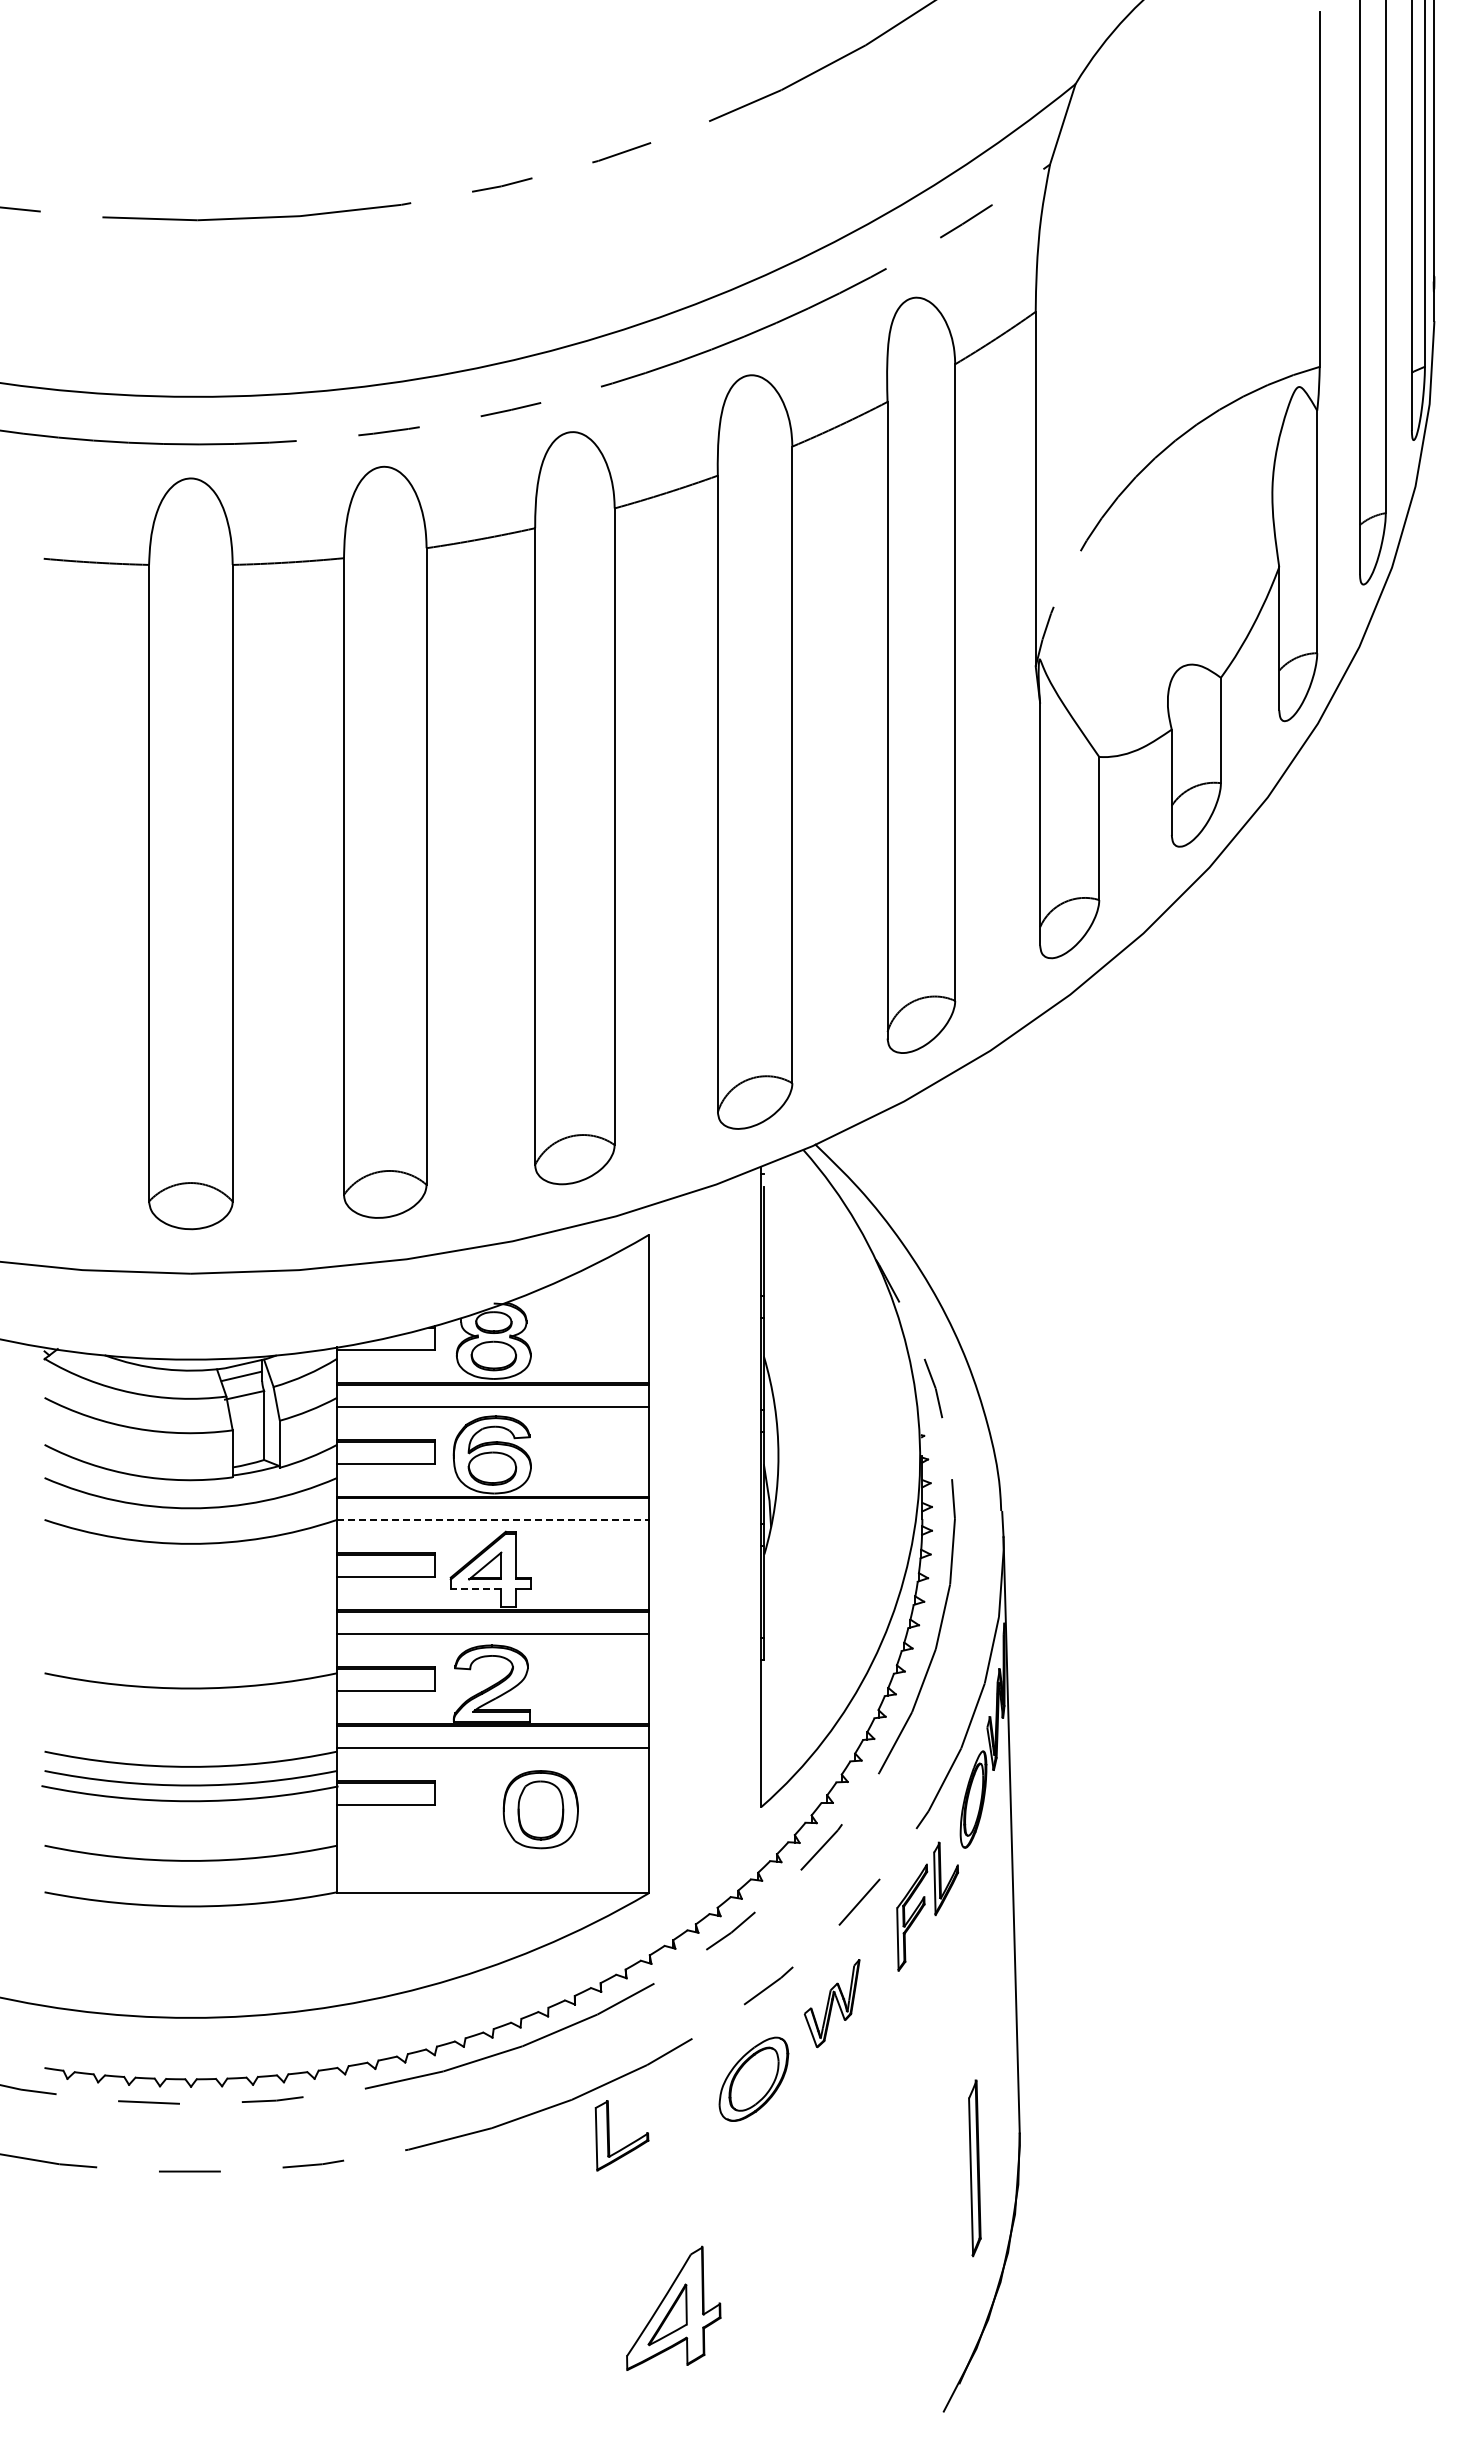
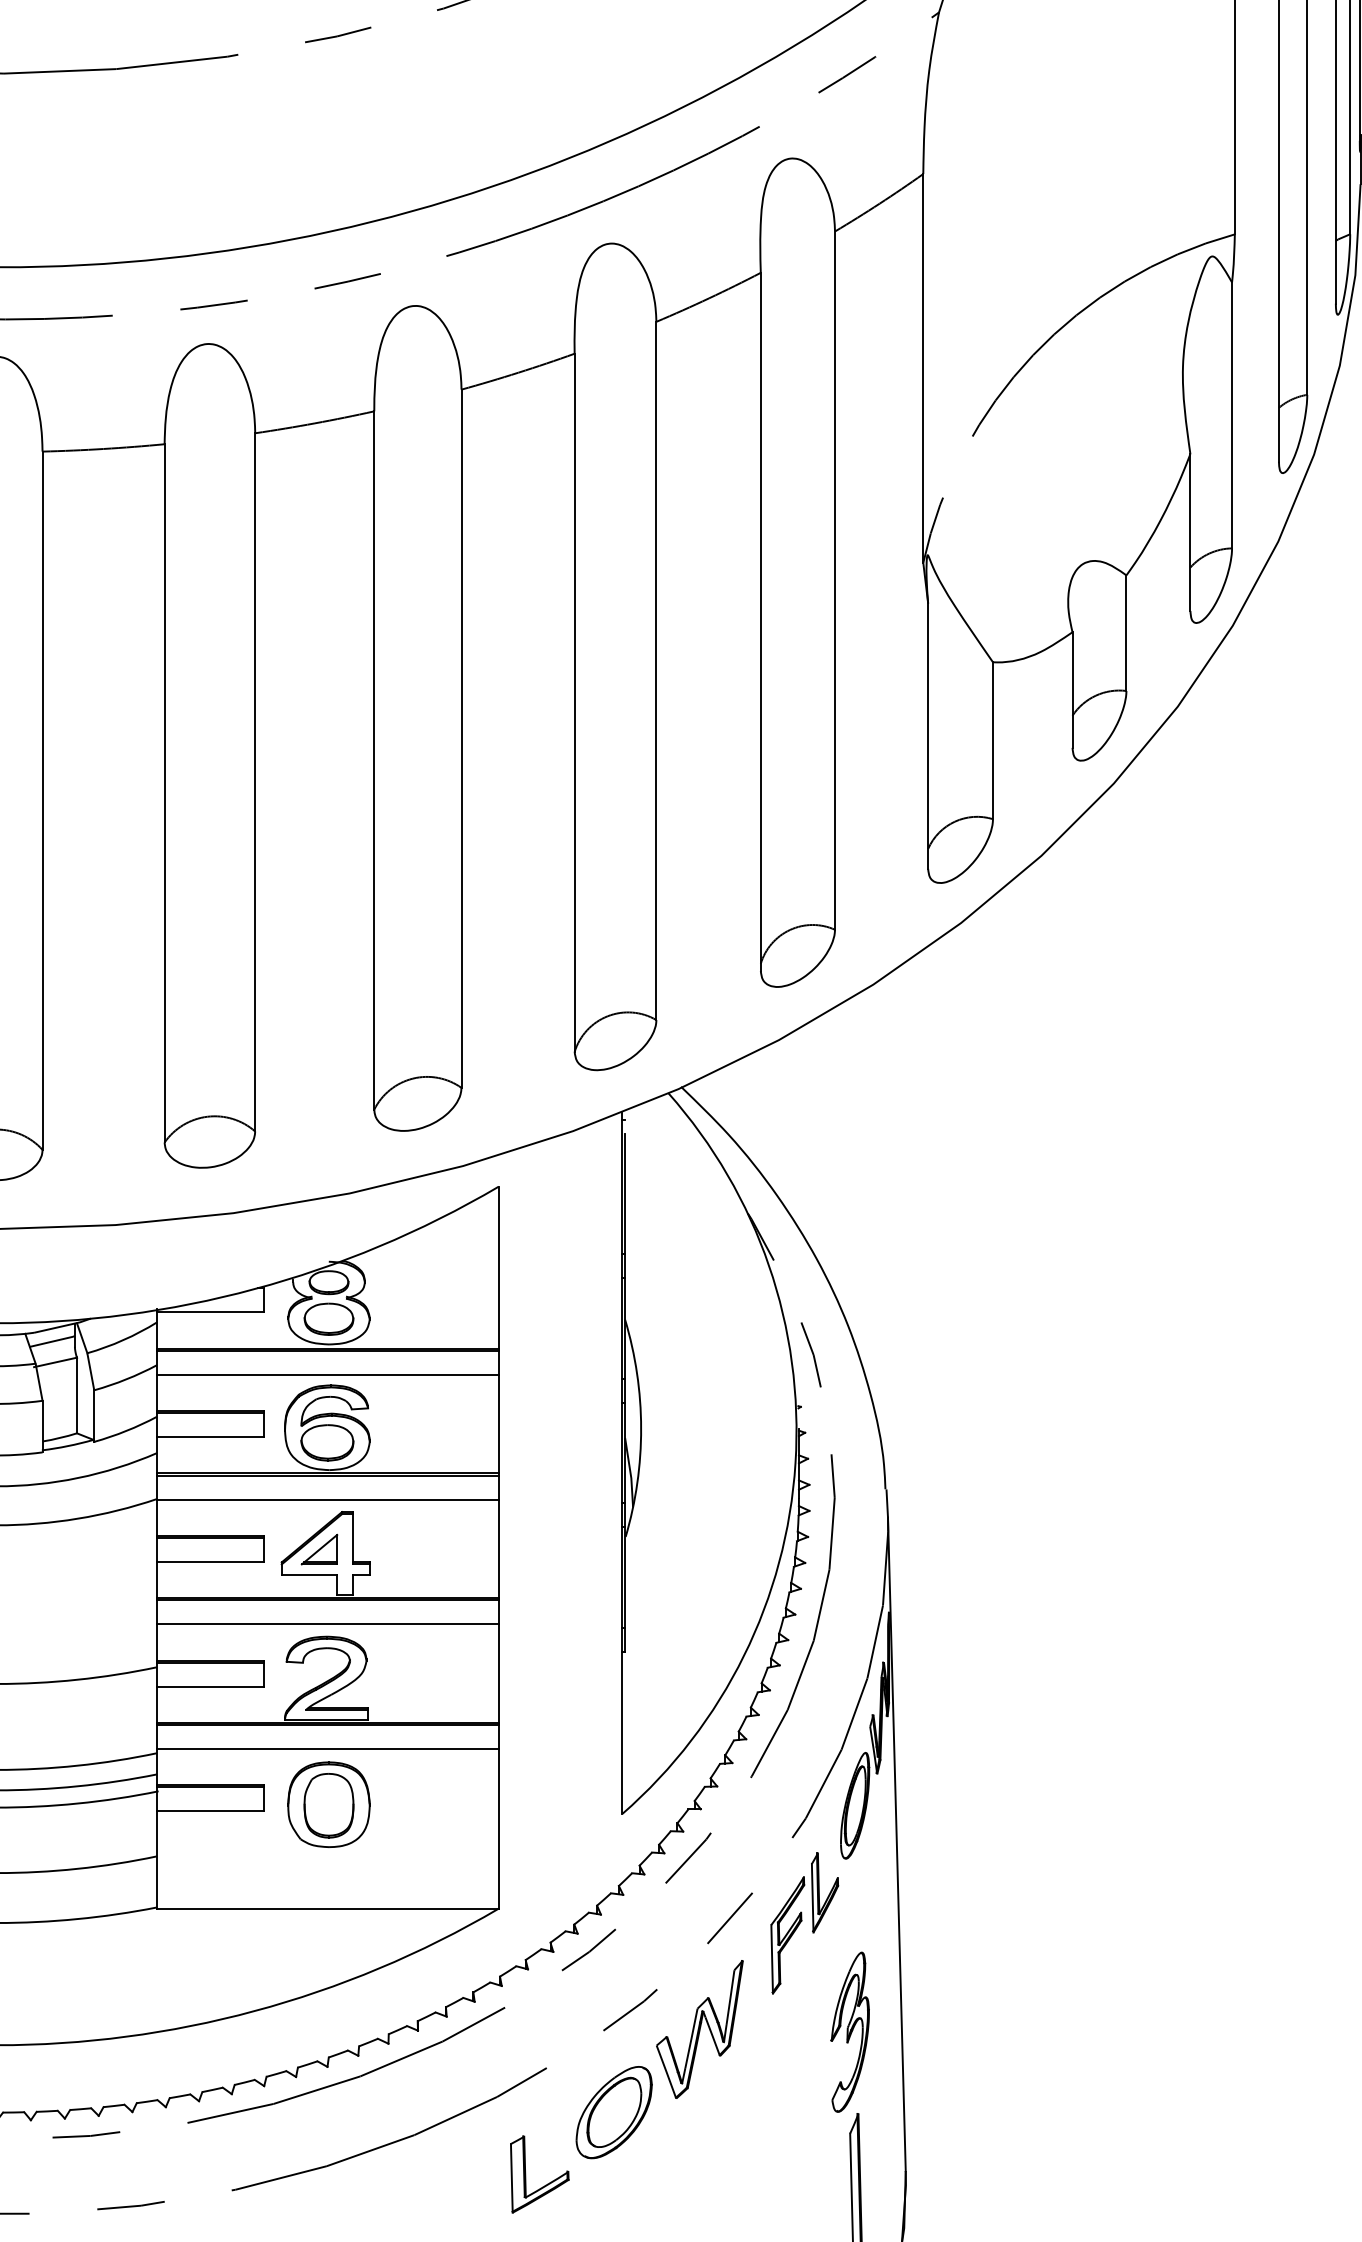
line: (492, 1520) -> (327, 1499), dashed -> solid
line: (475, 1589) -> (308, 1575), dashed -> solid
part: (540, 1809) -> (328, 1804), moved
part: (832, 2003) -> (700, 2029), size x1.43
part: (968, 2005) -> (849, 2031), added
part: (626, 2145) -> (544, 2185), moved

